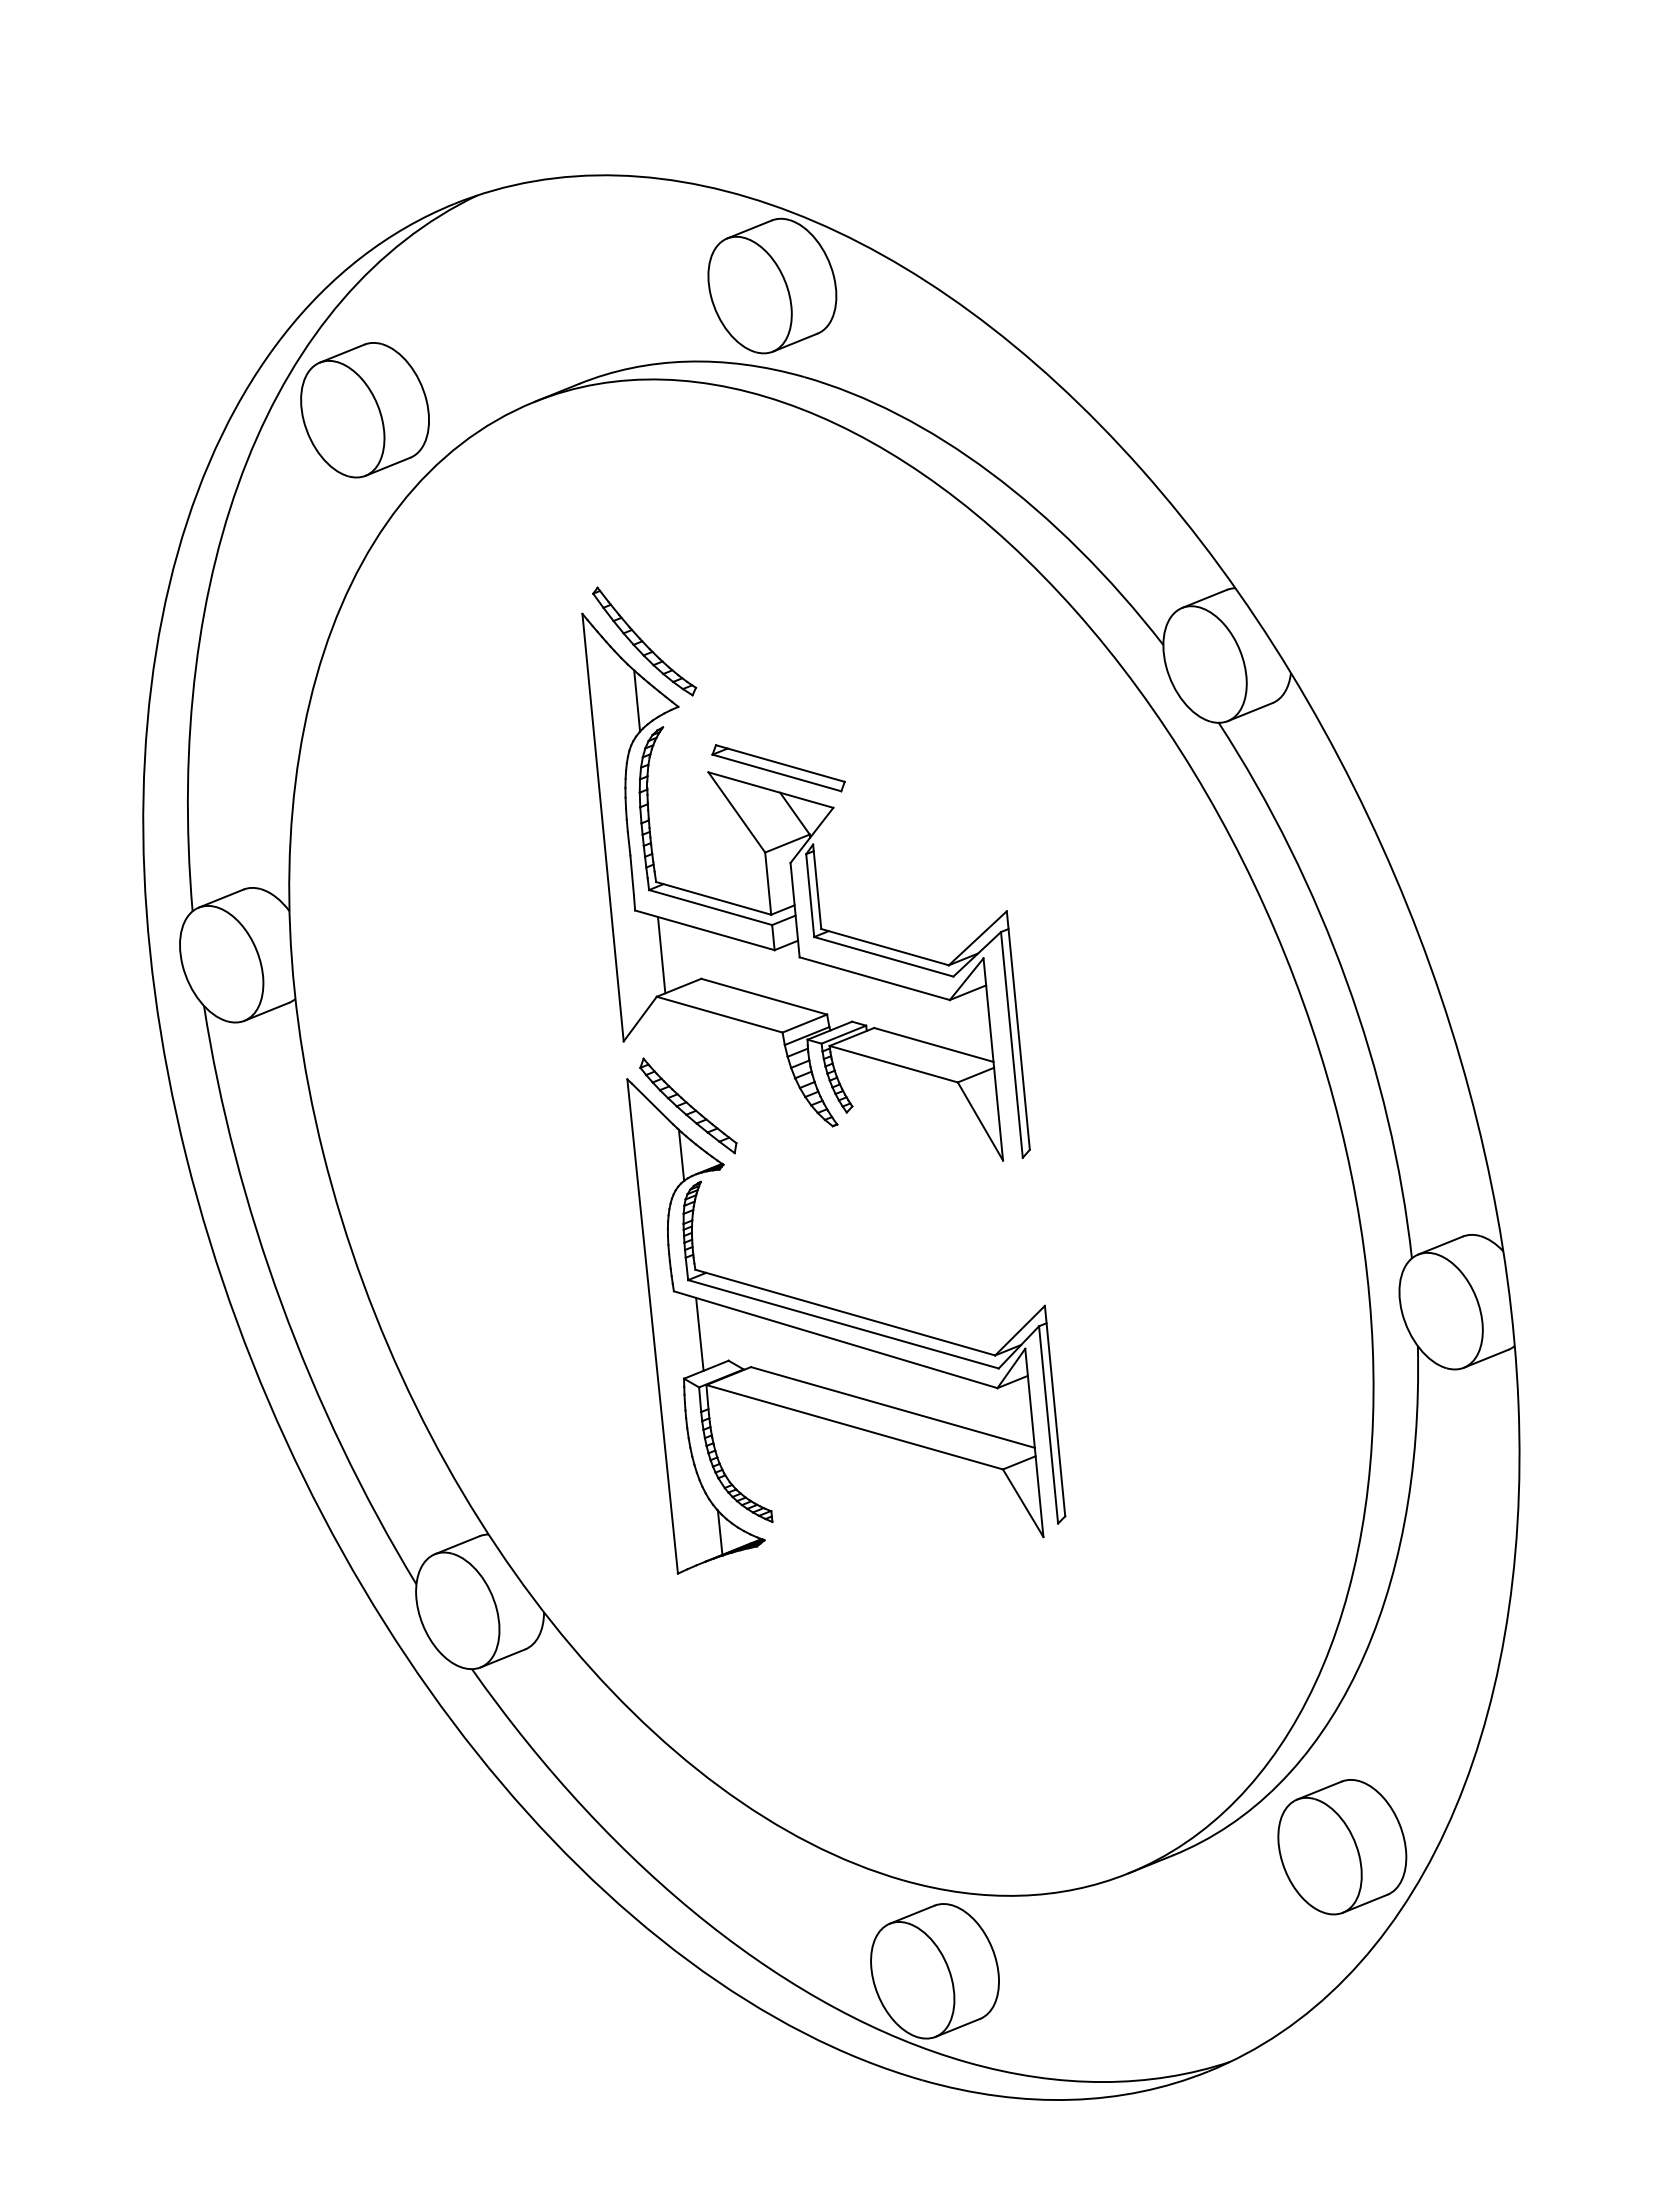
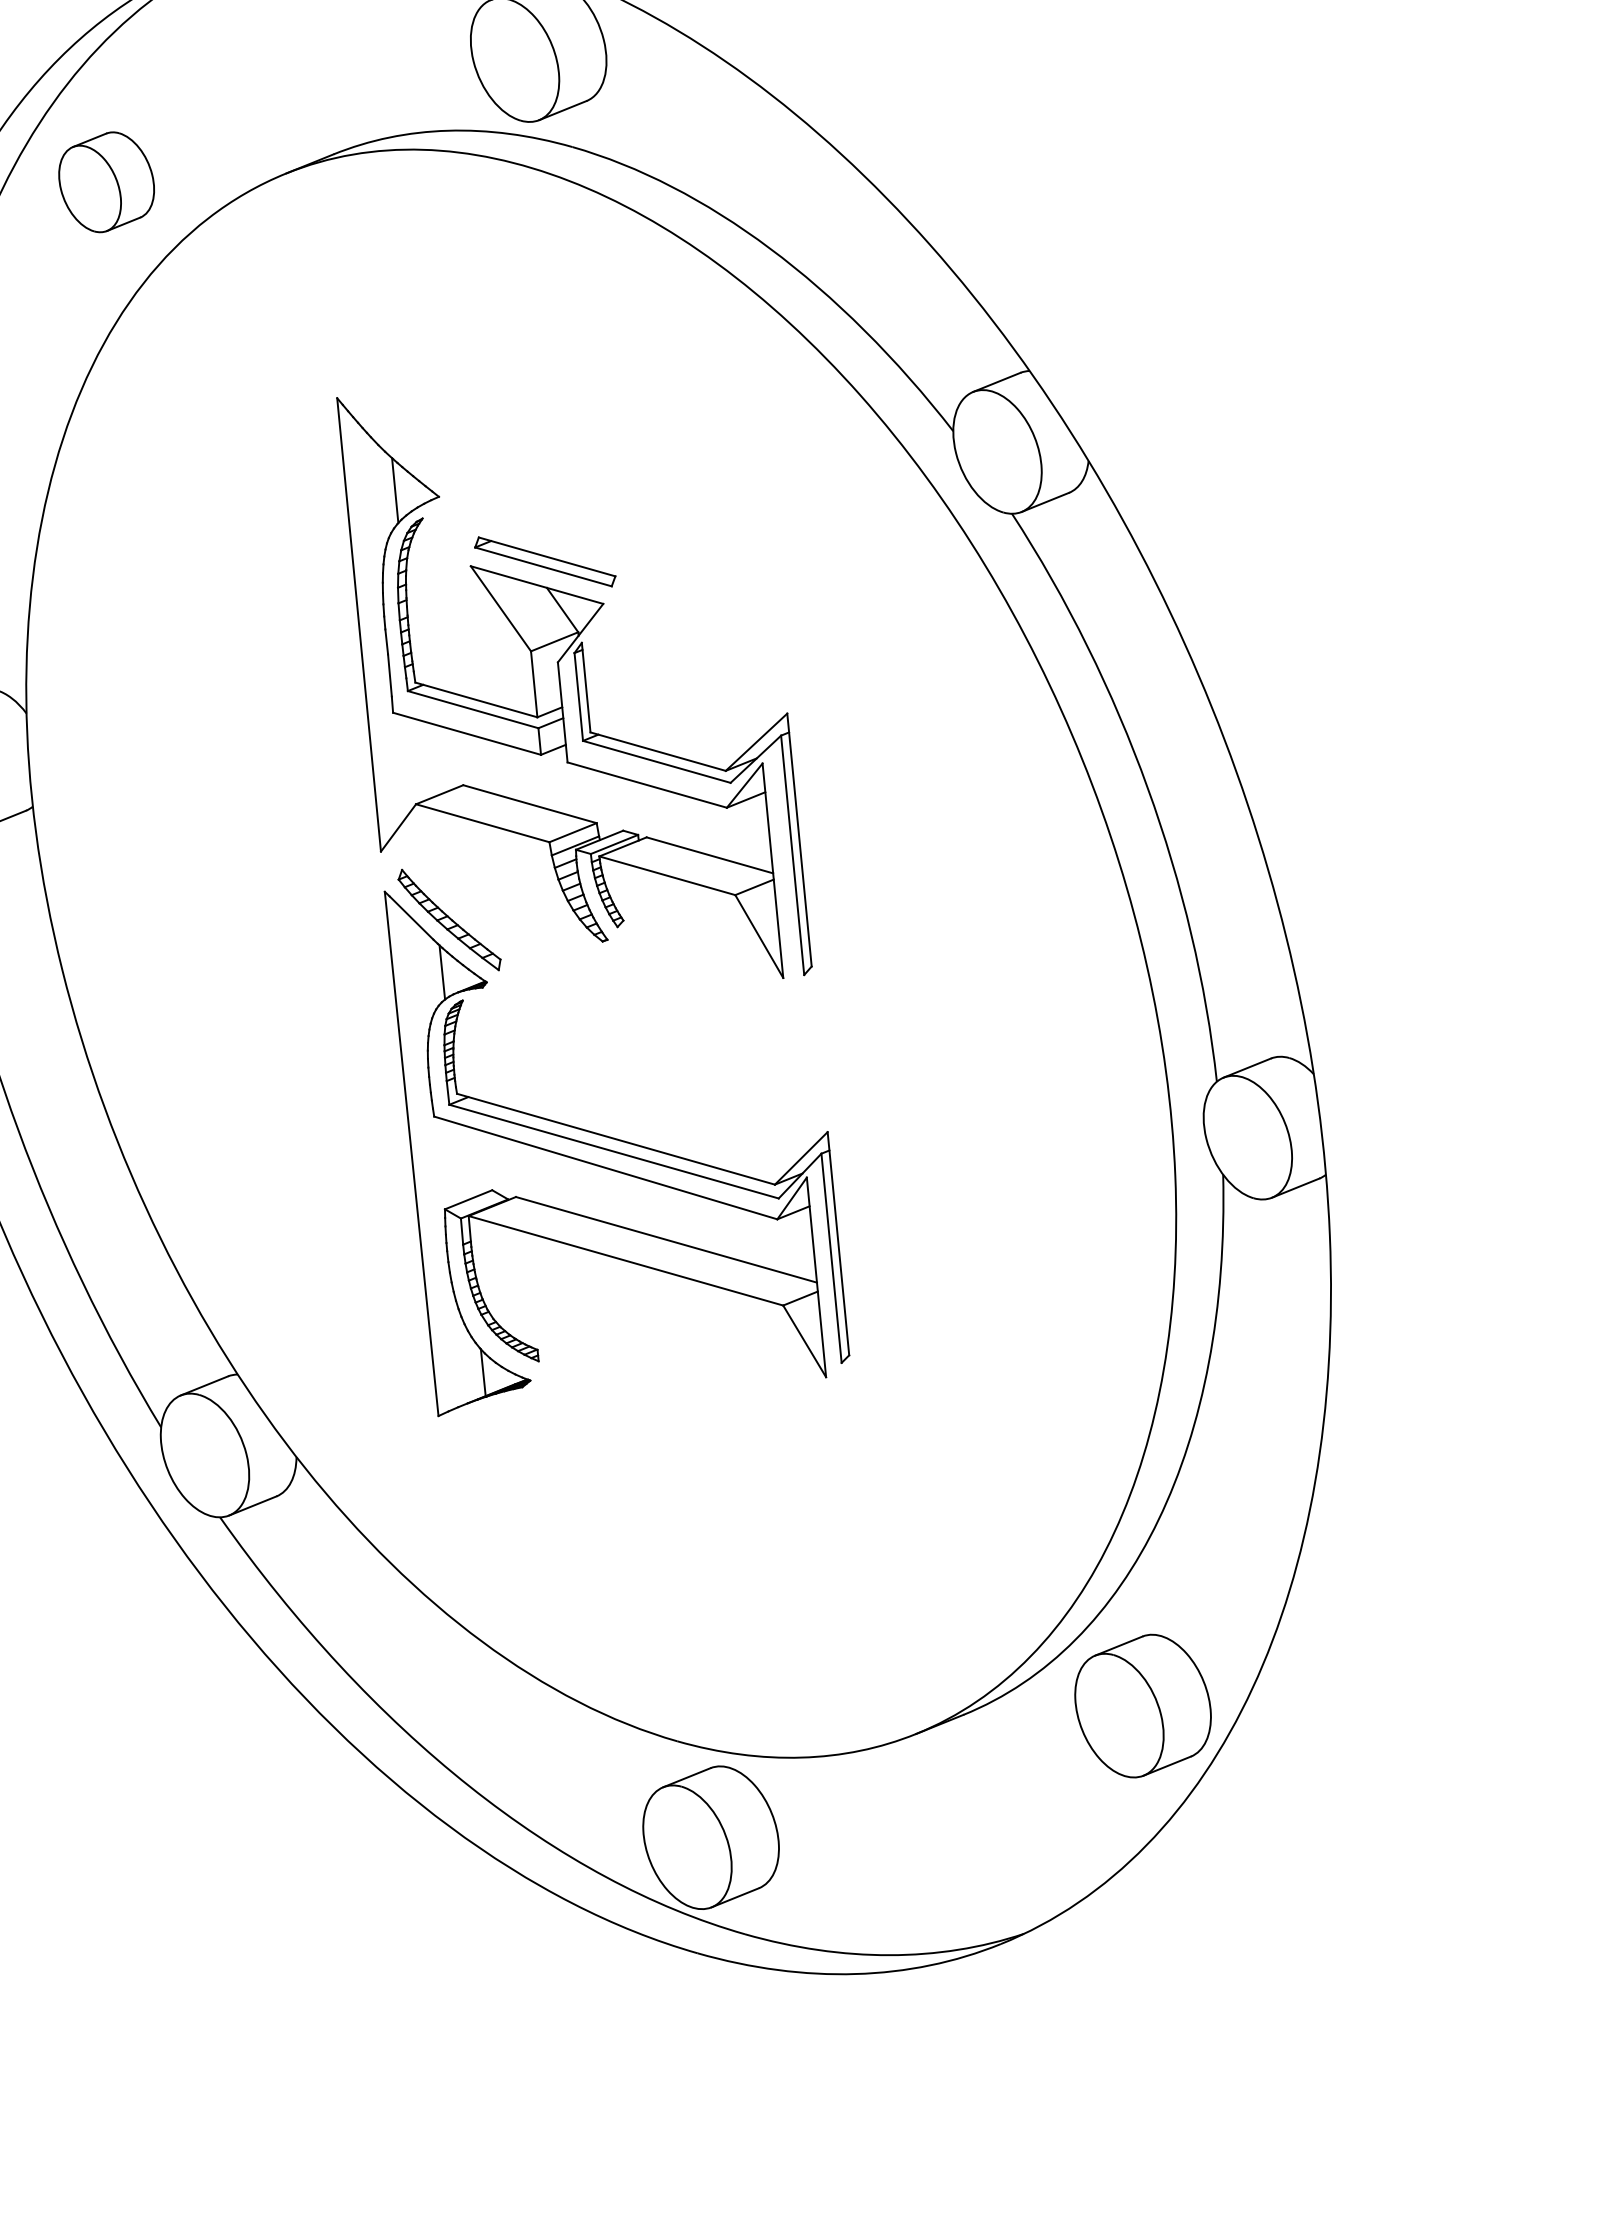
part: (364, 410) -> (106, 182), size x0.7
part: (644, 641) -> (403, 427), removed
line: (661, 955) -> (421, 760), removed
line: (699, 1333) -> (461, 1161), removed

